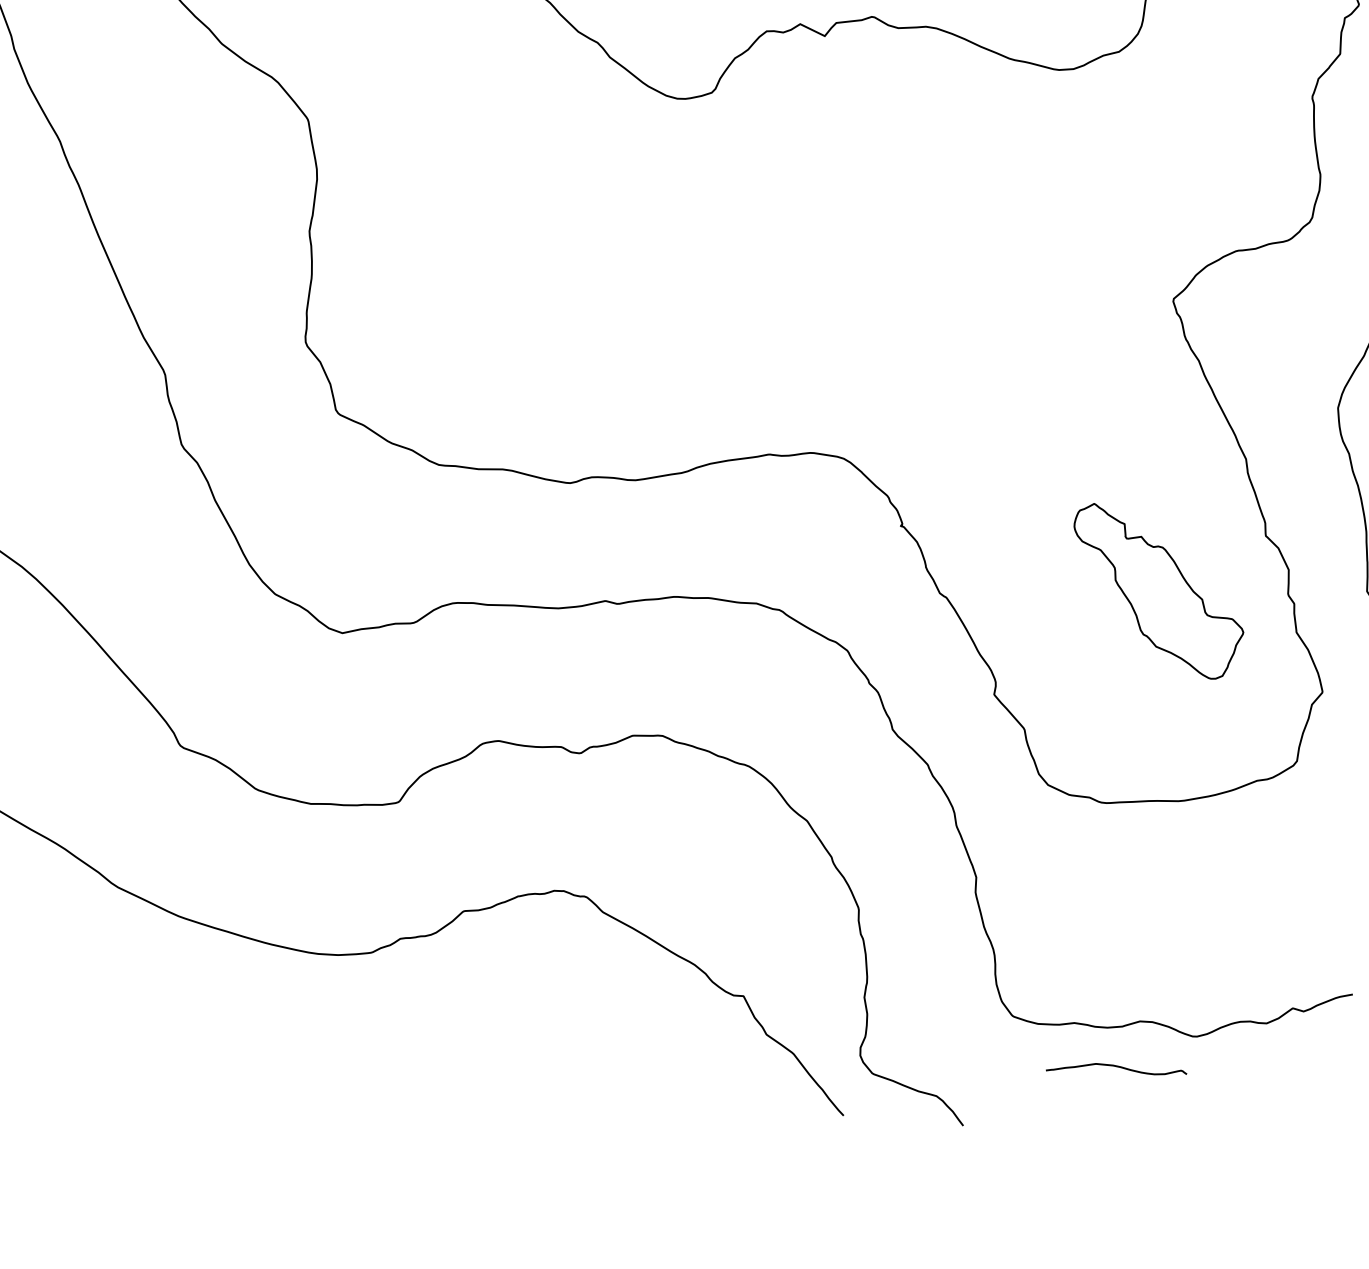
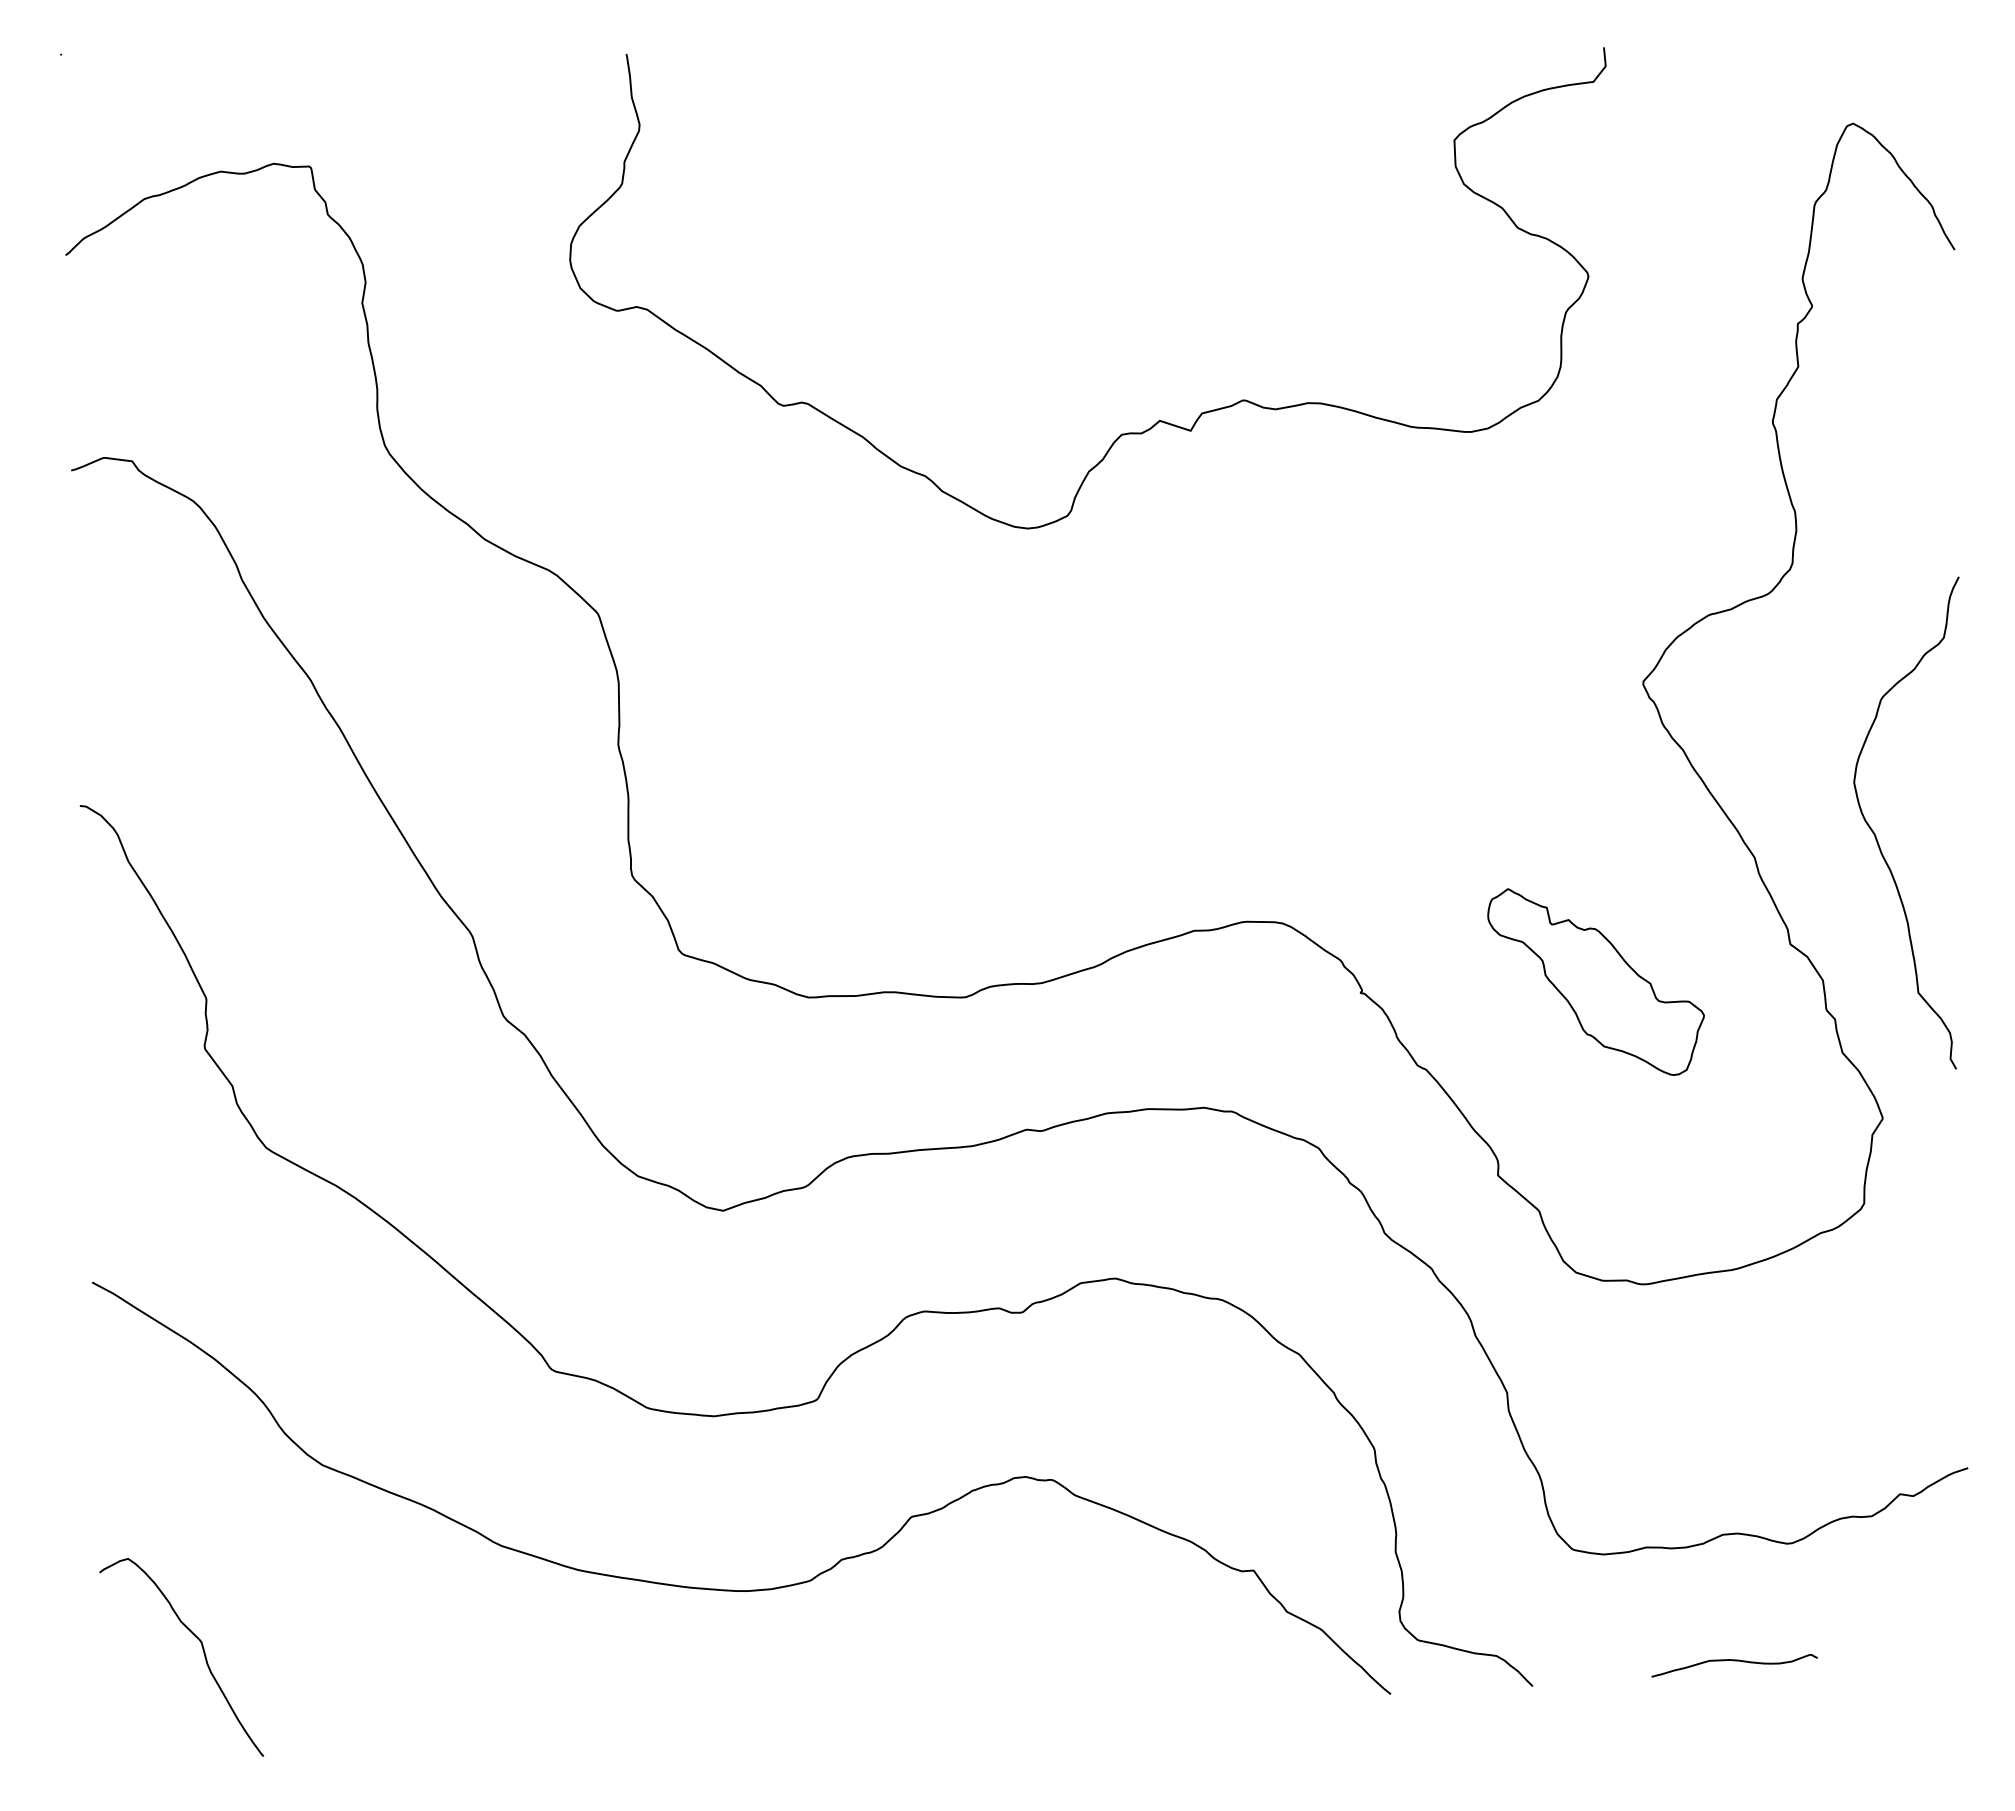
part: (1156, 591) -> (1595, 981), moved
curve: (1117, 1067) -> (1734, 1661), moved

